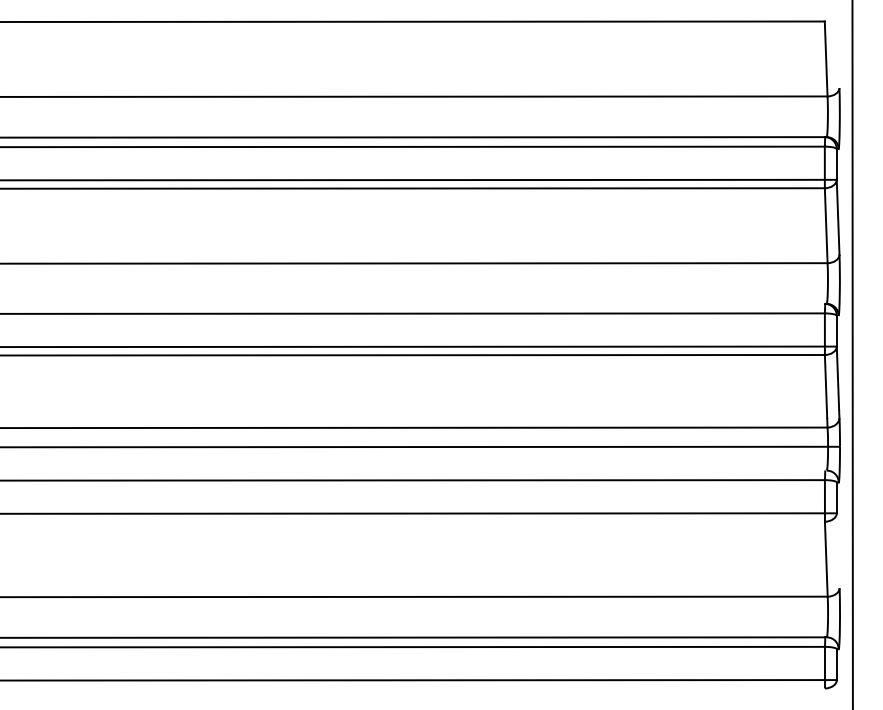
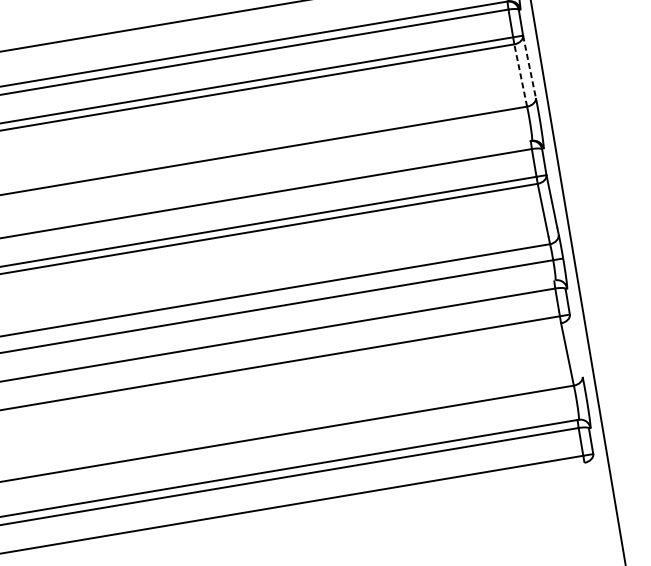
line: (838, 217) -> (529, 66), solid -> dashed
line: (826, 225) -> (520, 75), solid -> dashed

